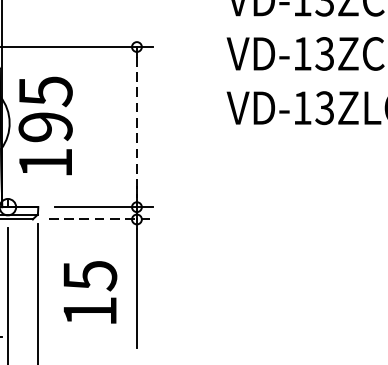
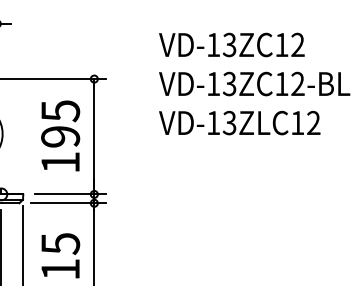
text: (45, 125) -> (60, 135), moved
line: (137, 126) -> (94, 136), dashed -> solid
line: (101, 219) -> (68, 203), dashed -> solid

